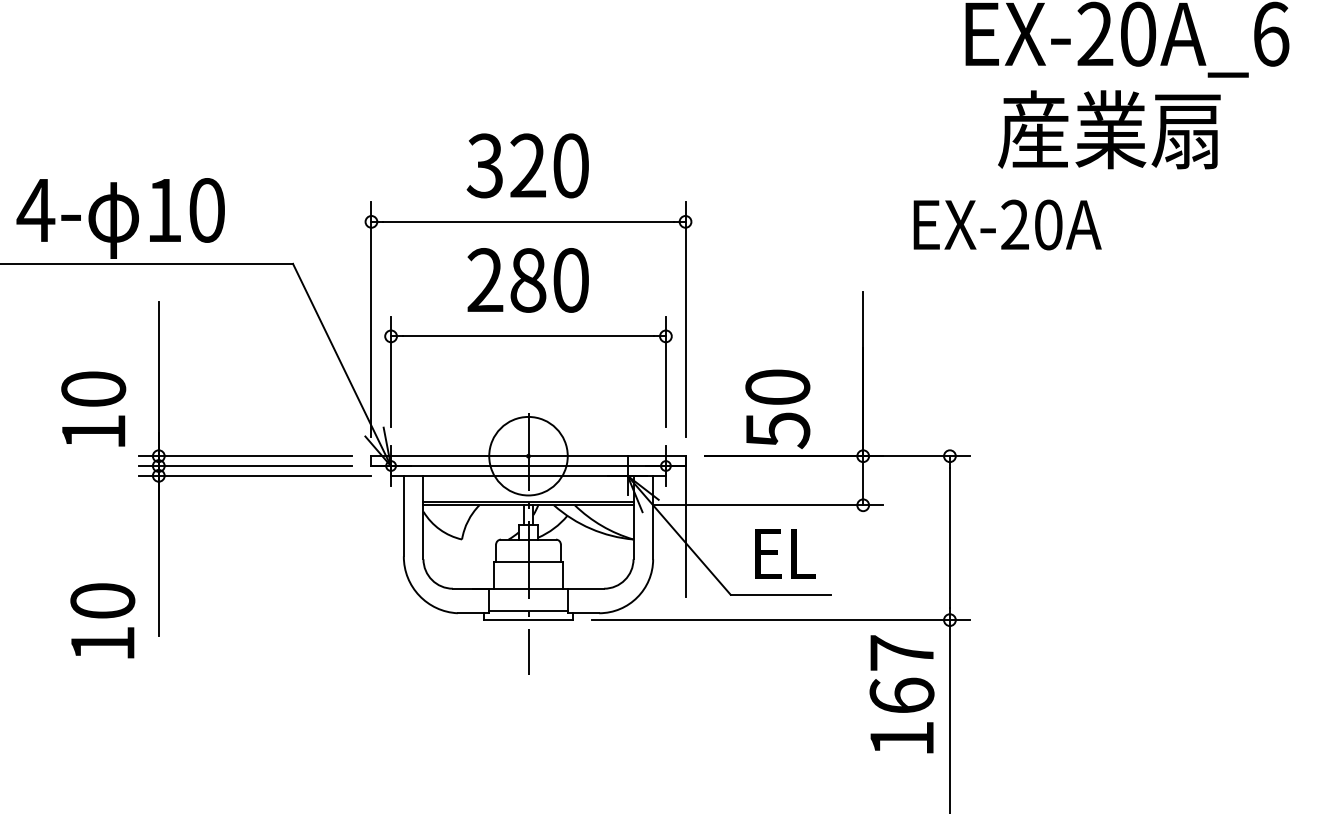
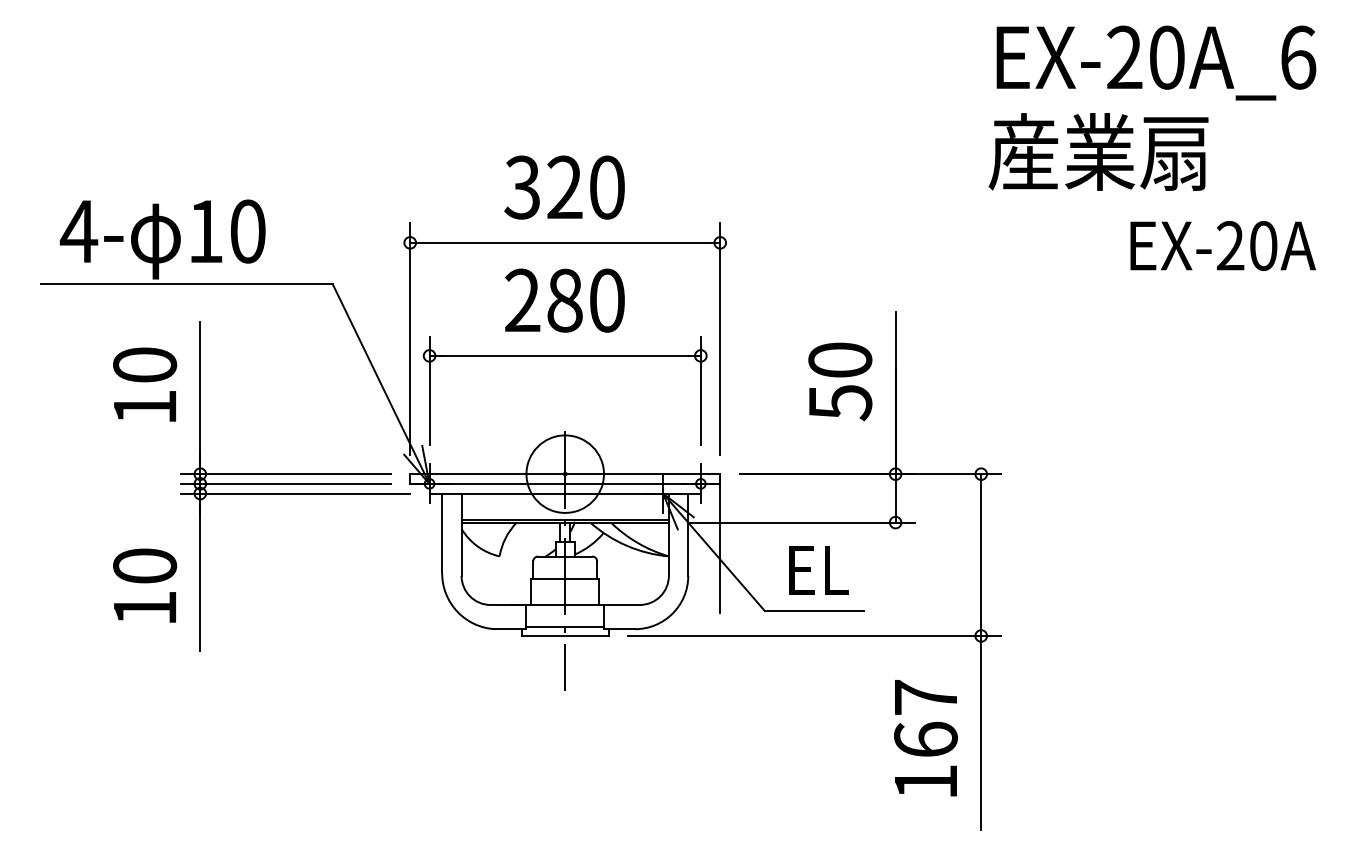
text: (1109, 129) -> (1098, 151), moved
text: (1006, 224) -> (1222, 245), moved
text: (94, 408) -> (145, 384), moved
text: (777, 408) -> (840, 381), moved
text: (103, 620) -> (145, 585), moved
text: (901, 694) -> (925, 738), moved

